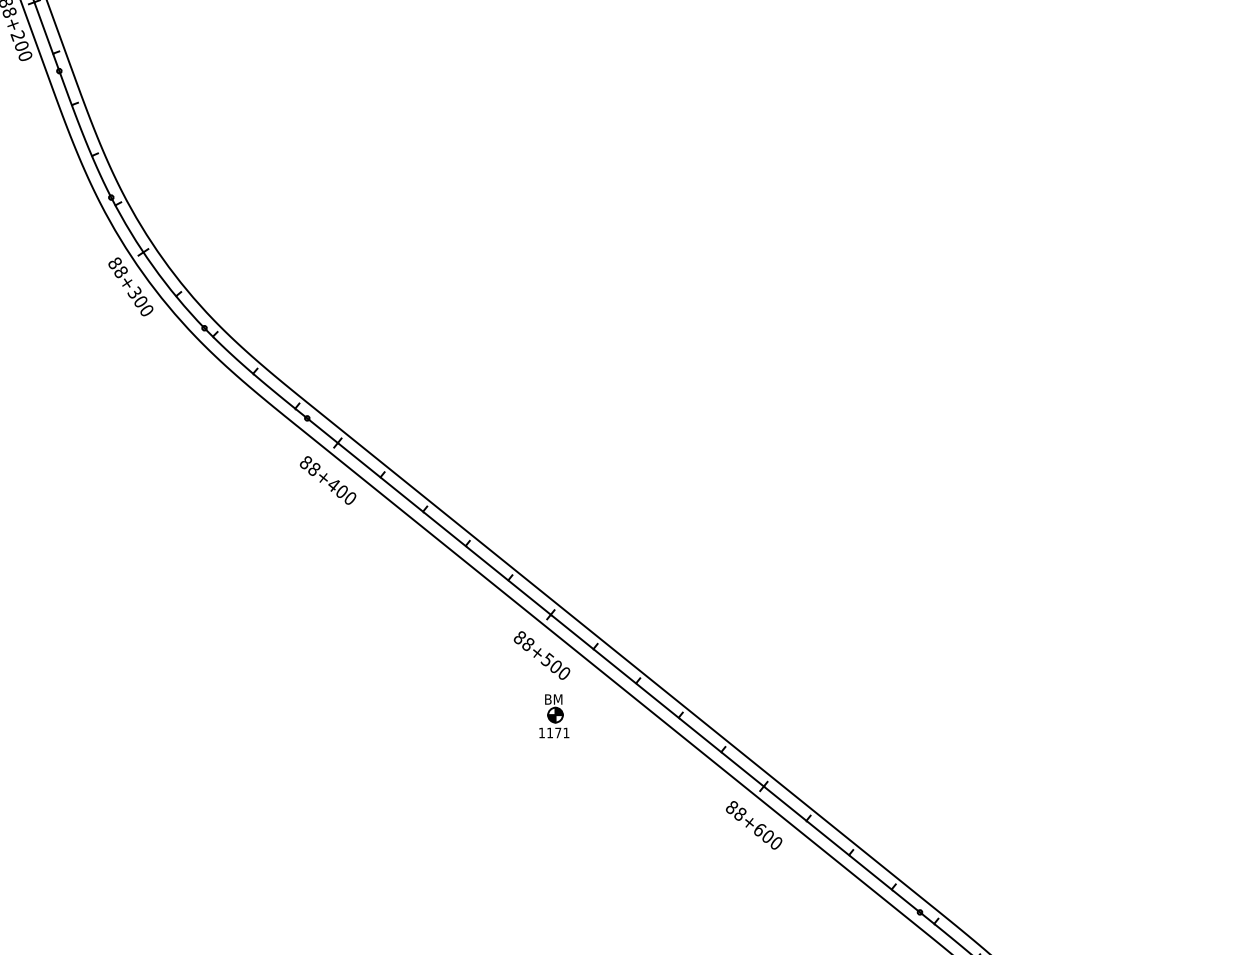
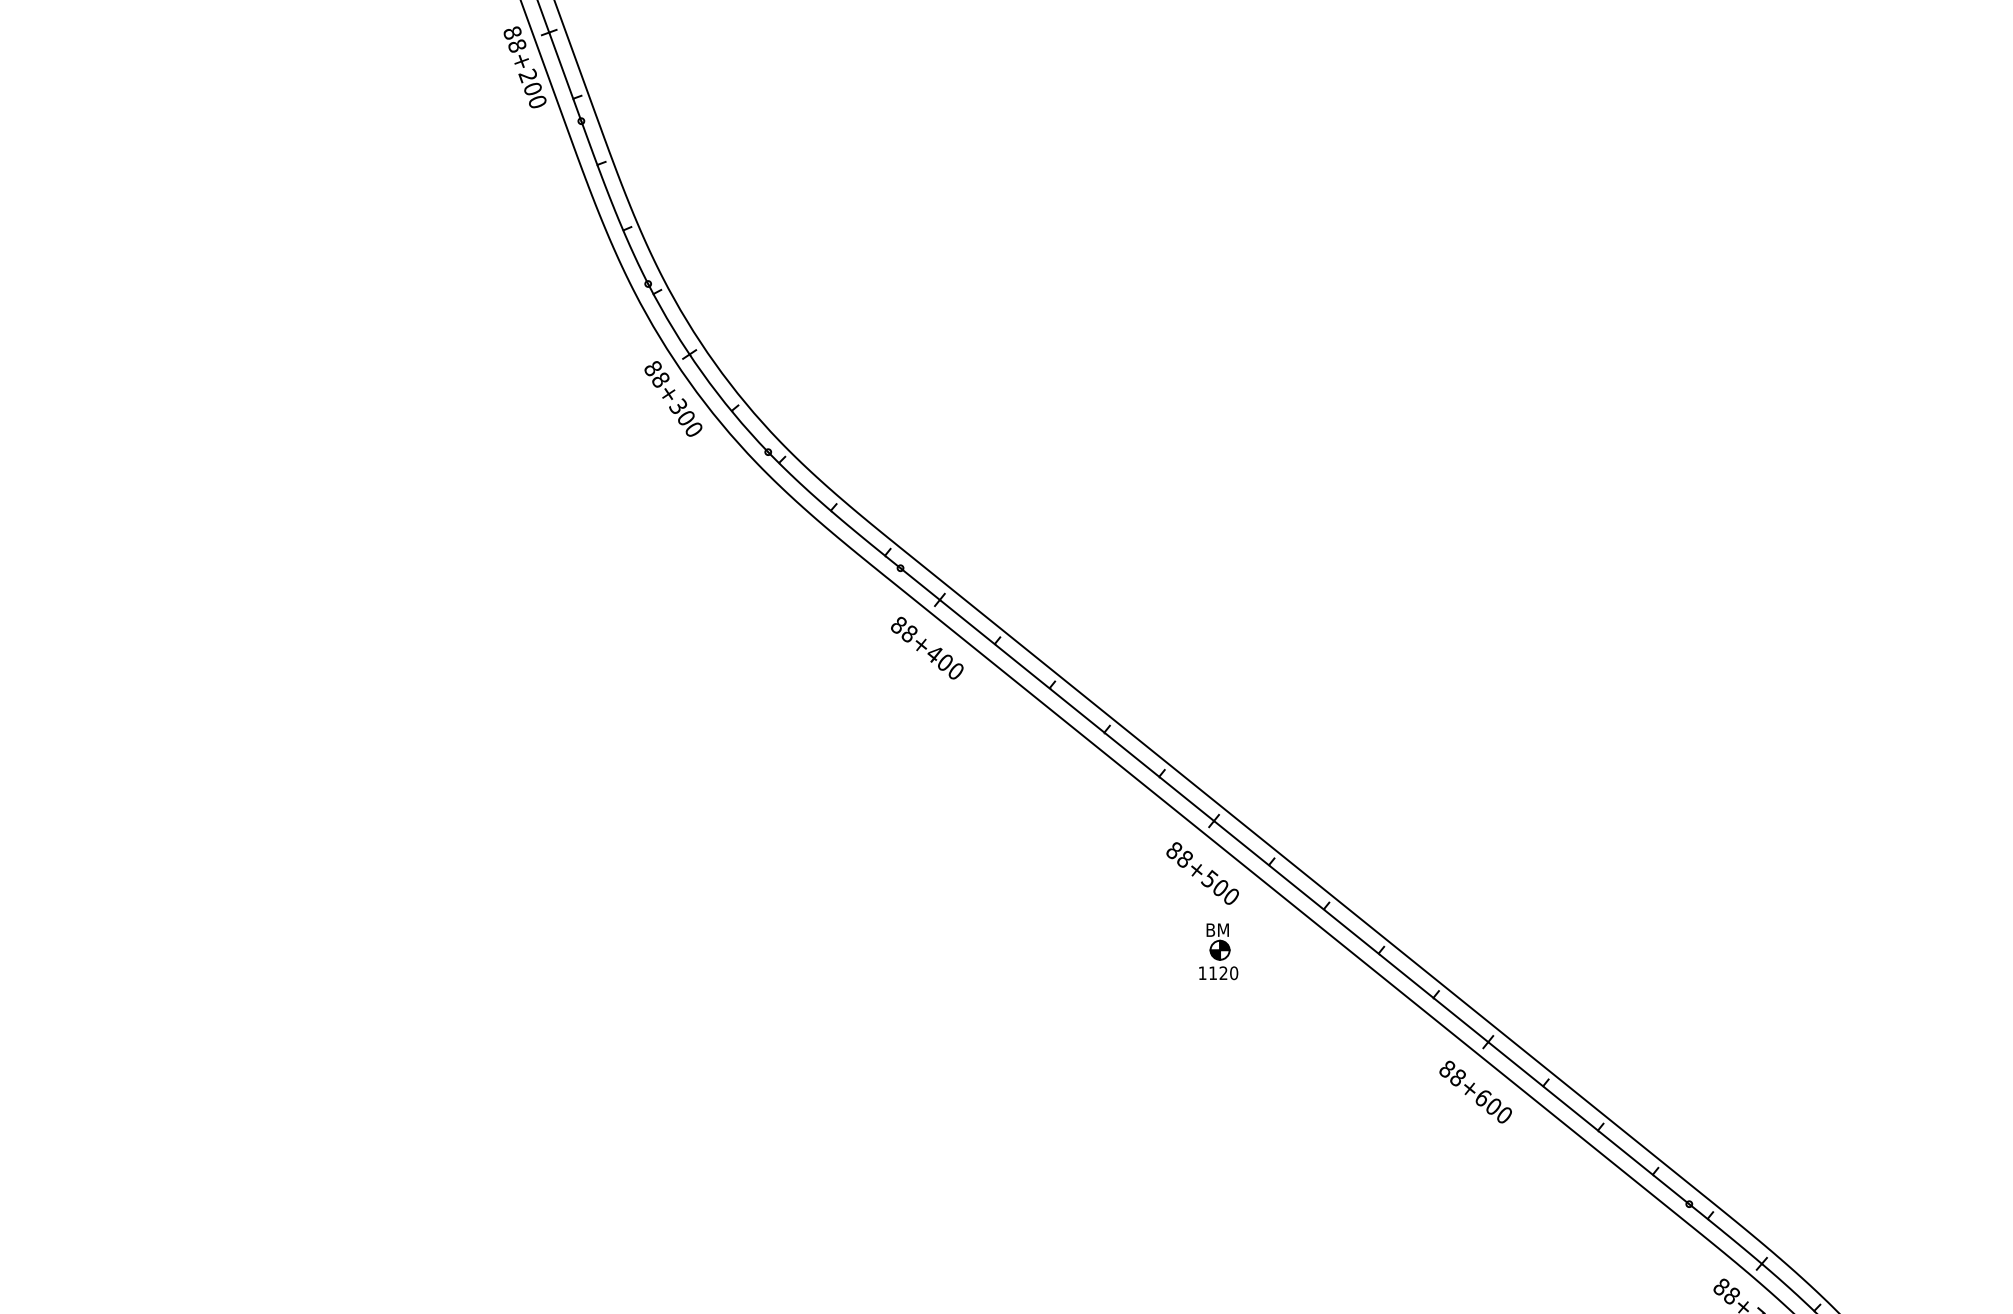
text: (562, 733) -> (1228, 973), 1171 -> 1120

